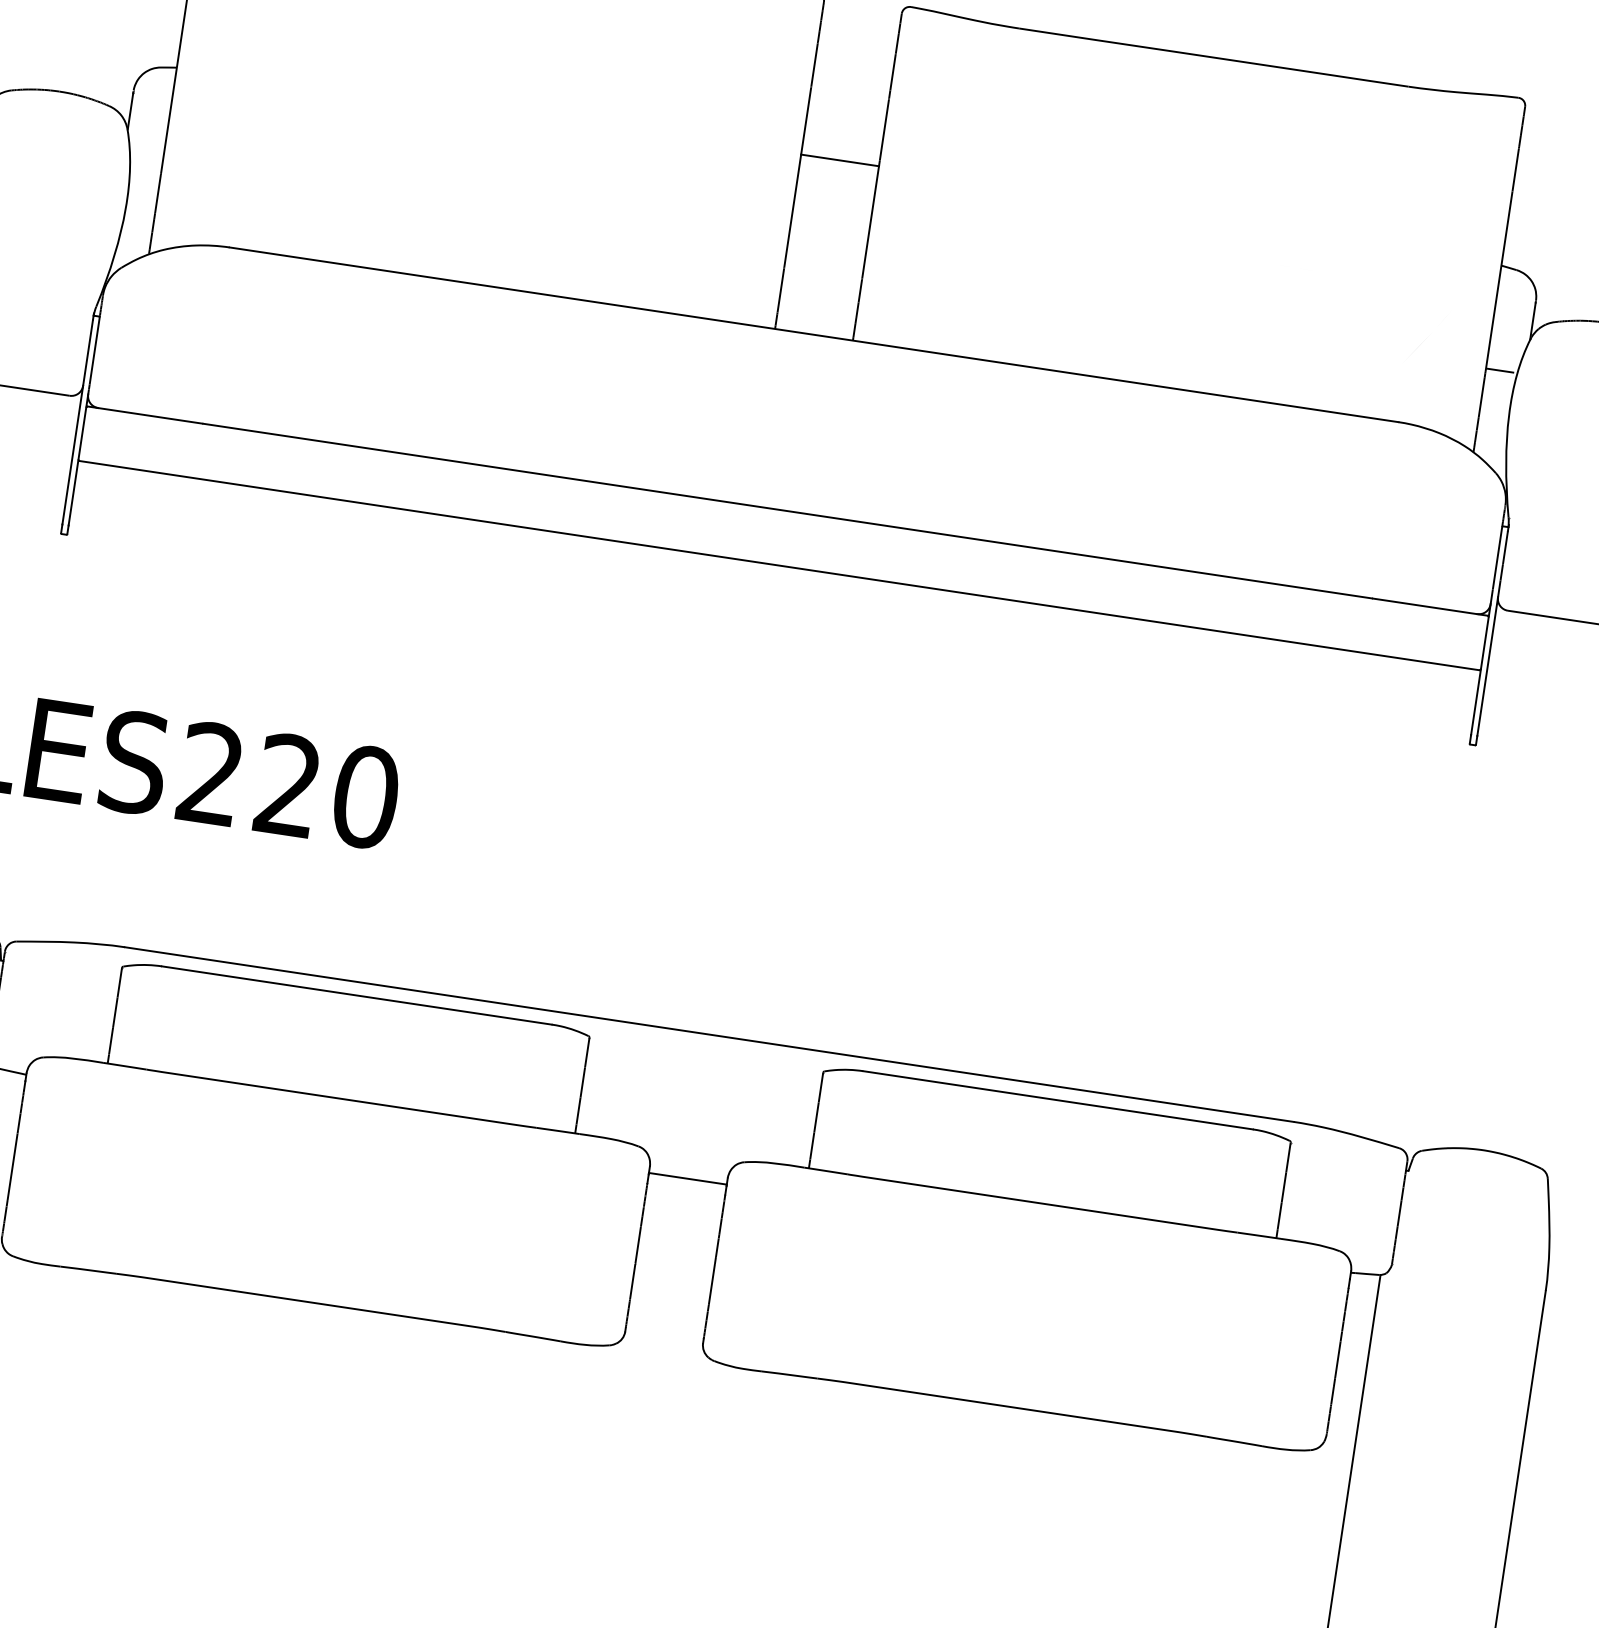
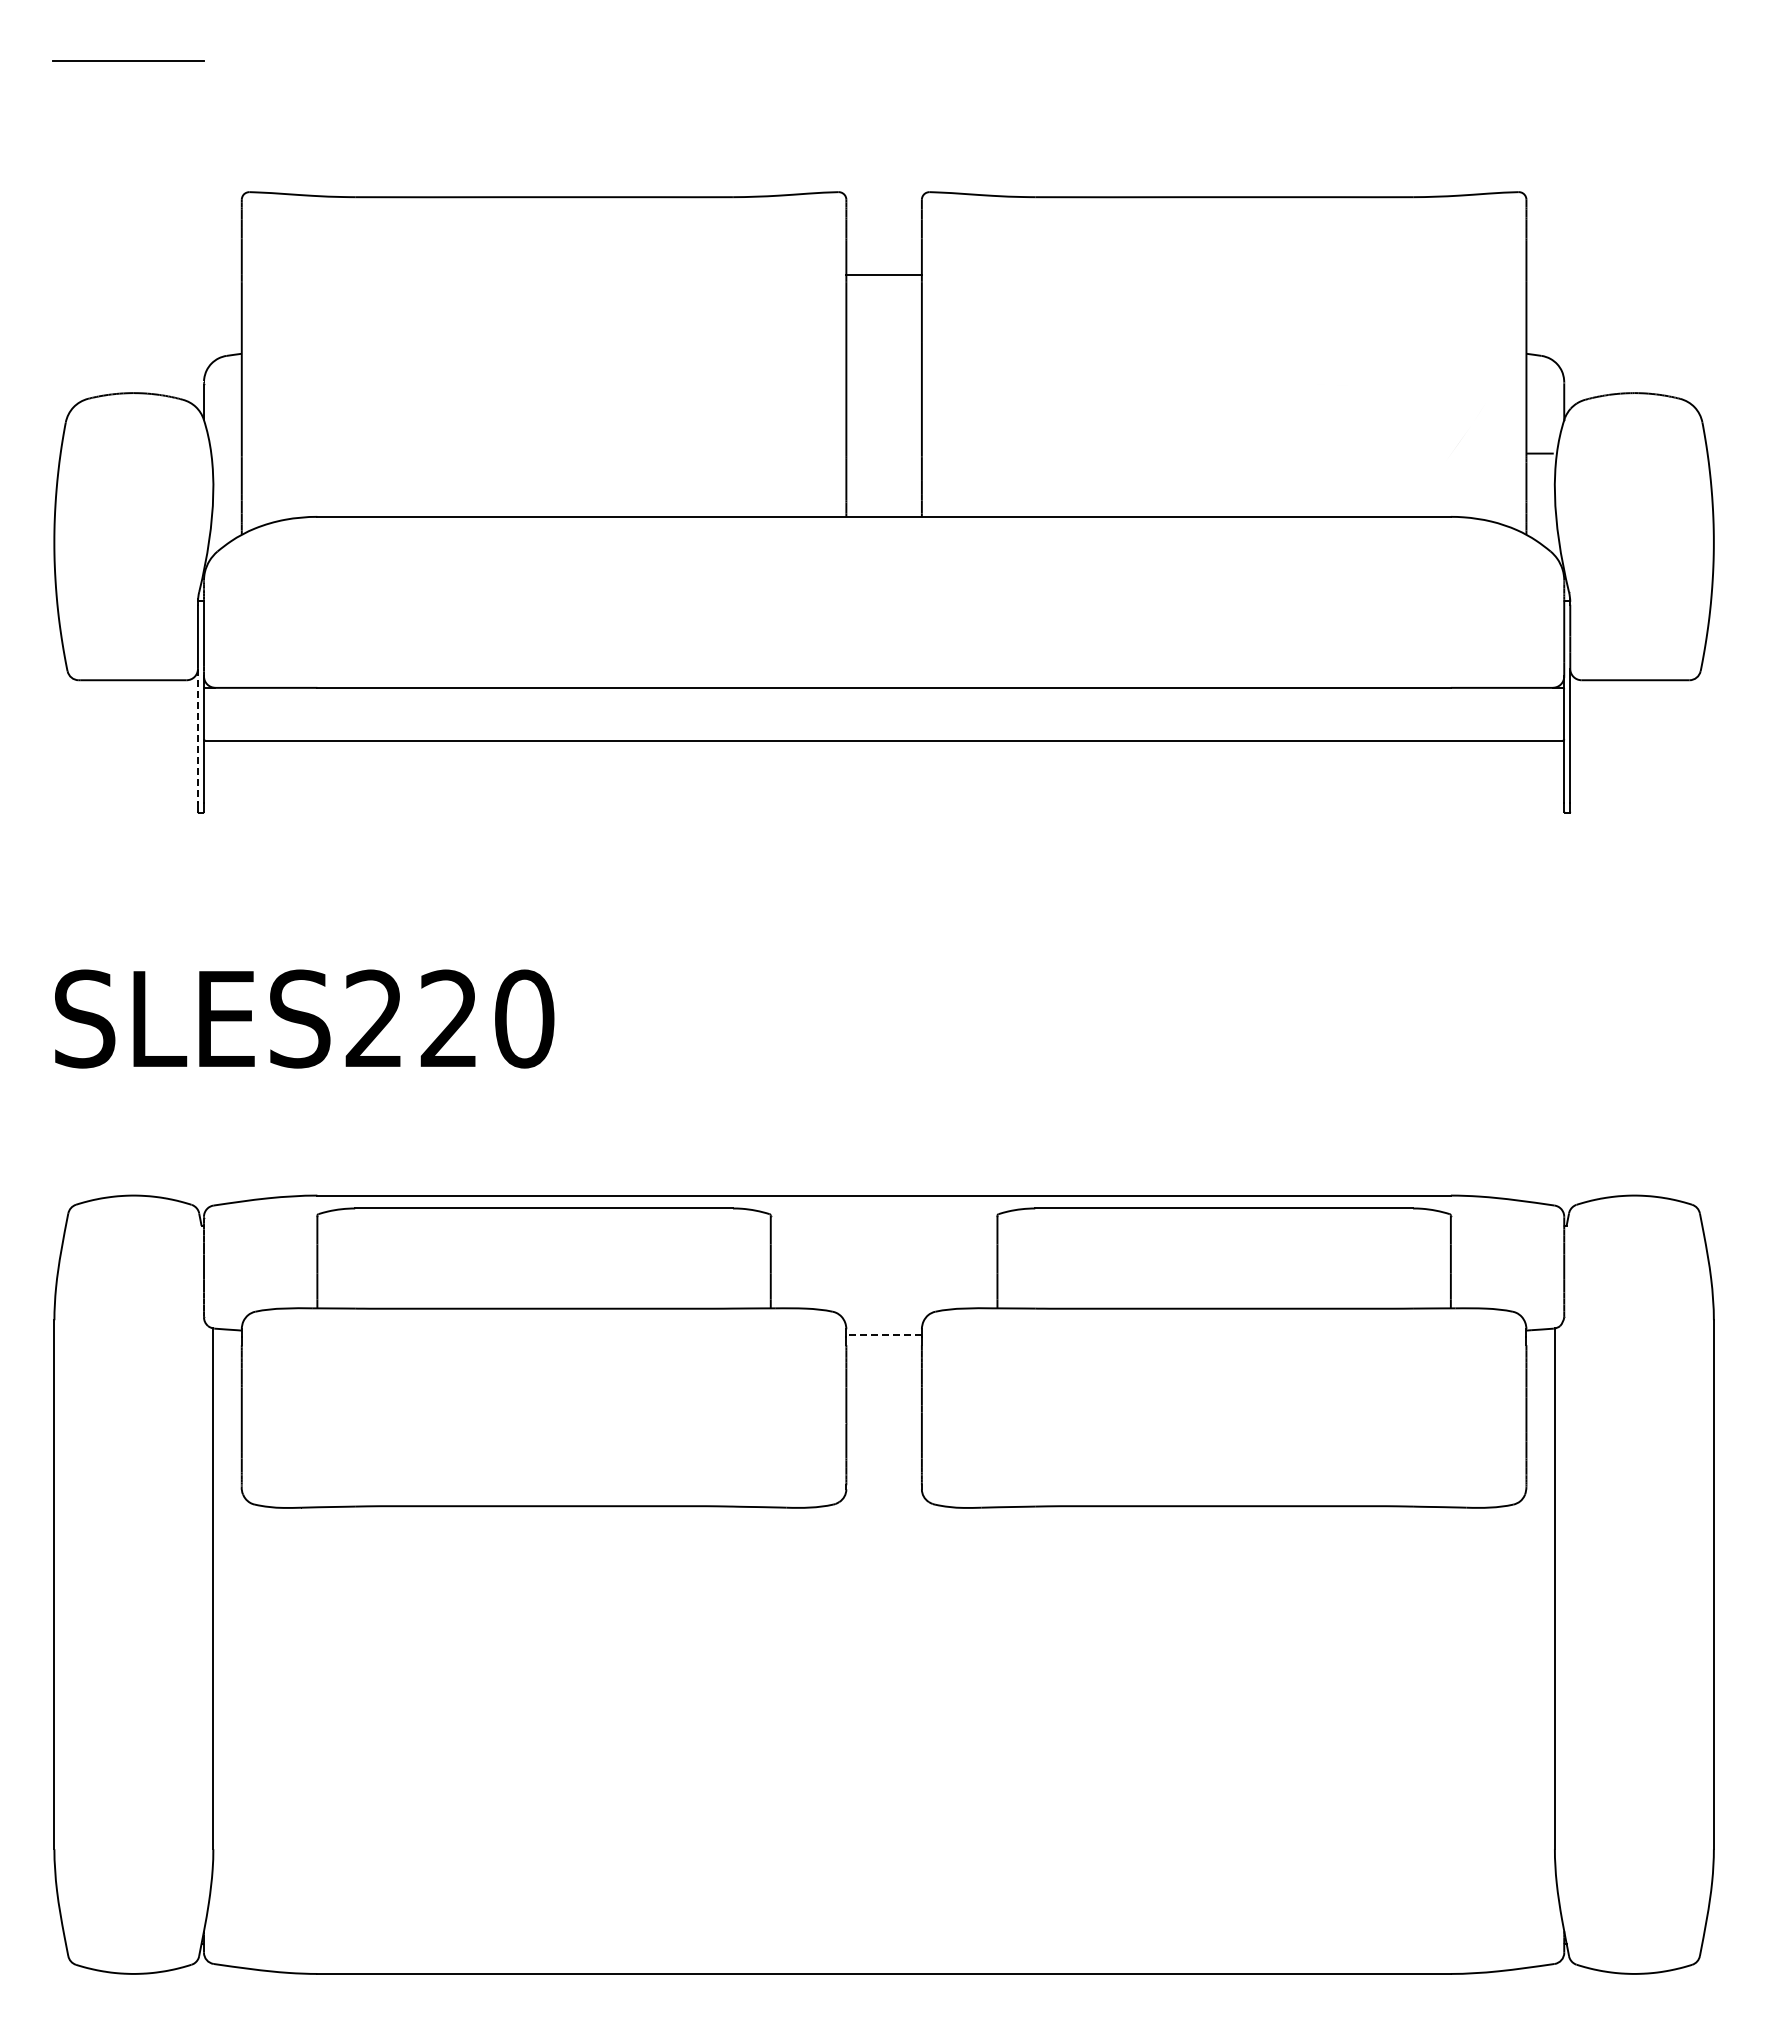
line: (839, 160) -> (883, 274), moved
line: (72, 455) -> (197, 736), solid -> dashed
line: (688, 1178) -> (884, 1335), solid -> dashed

